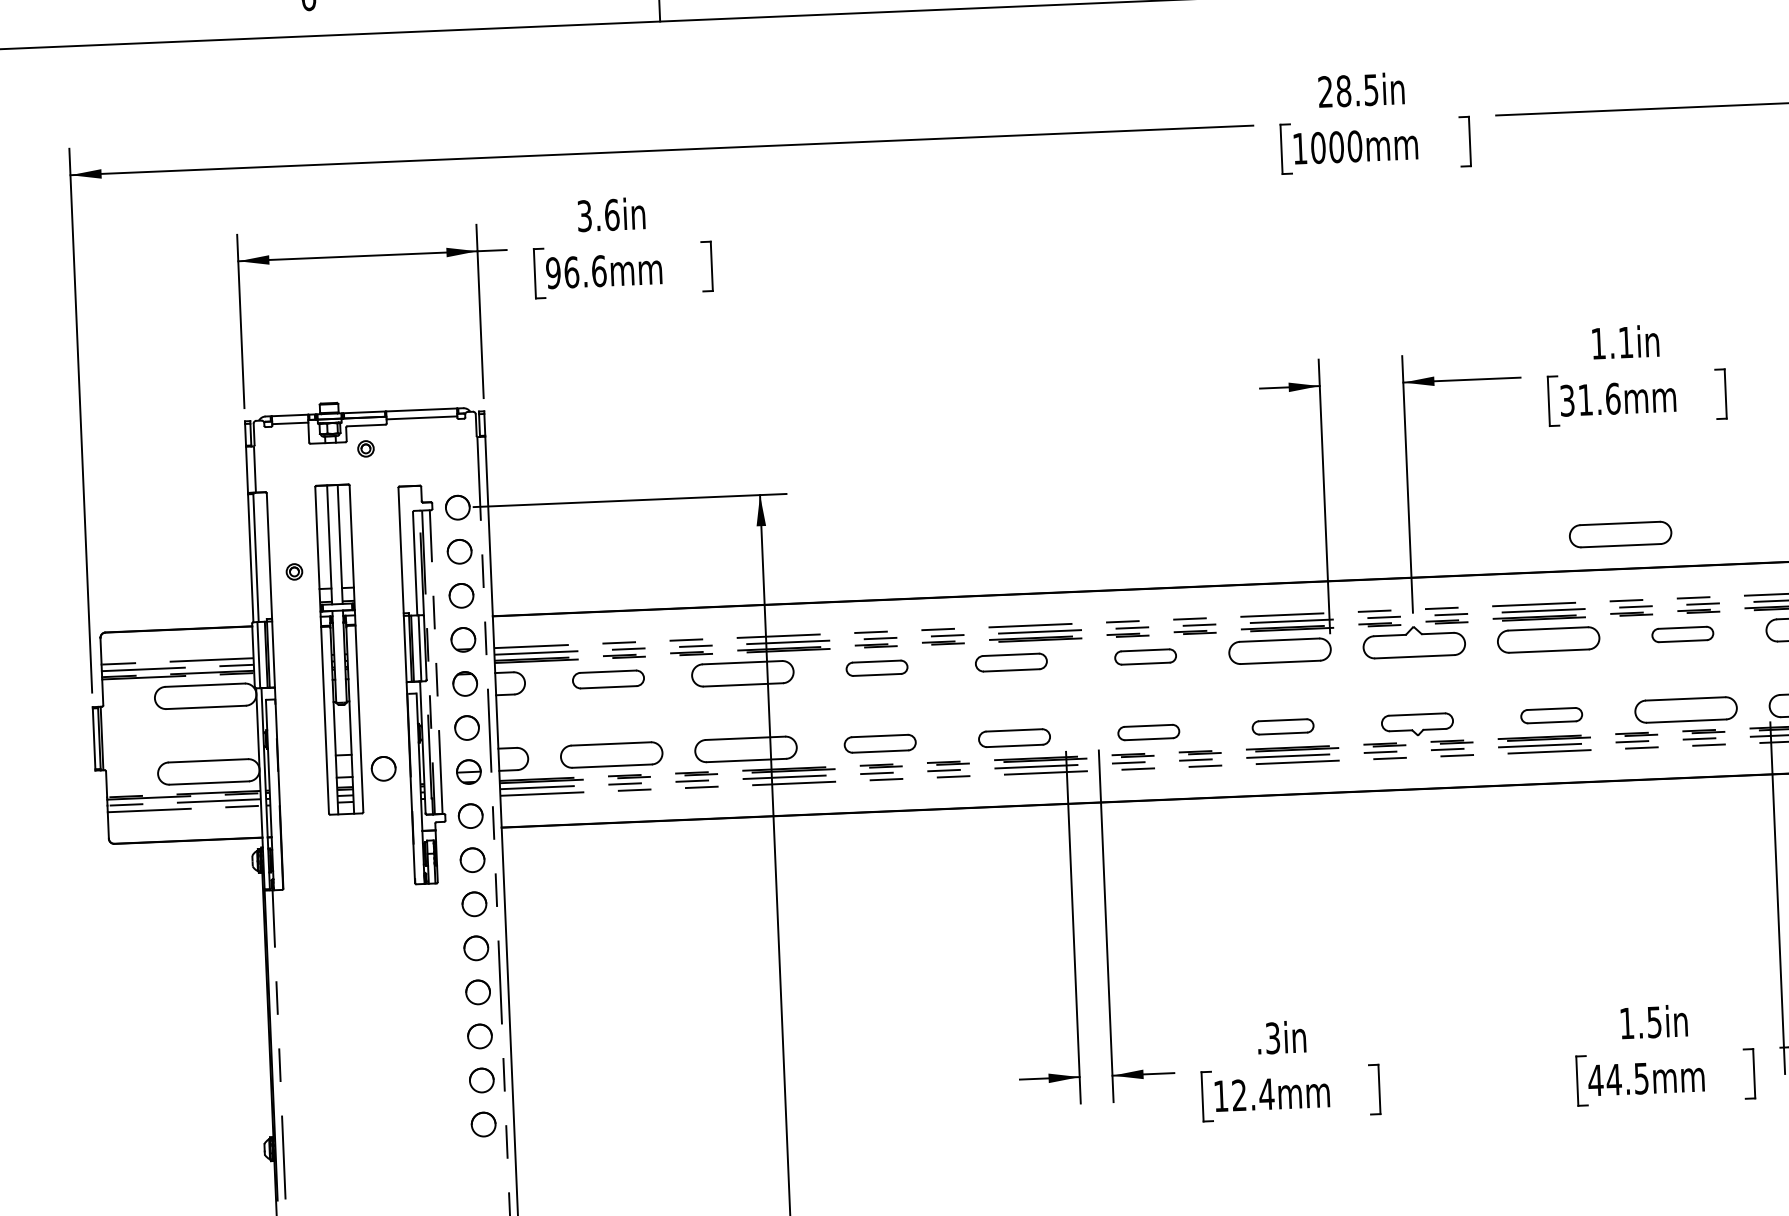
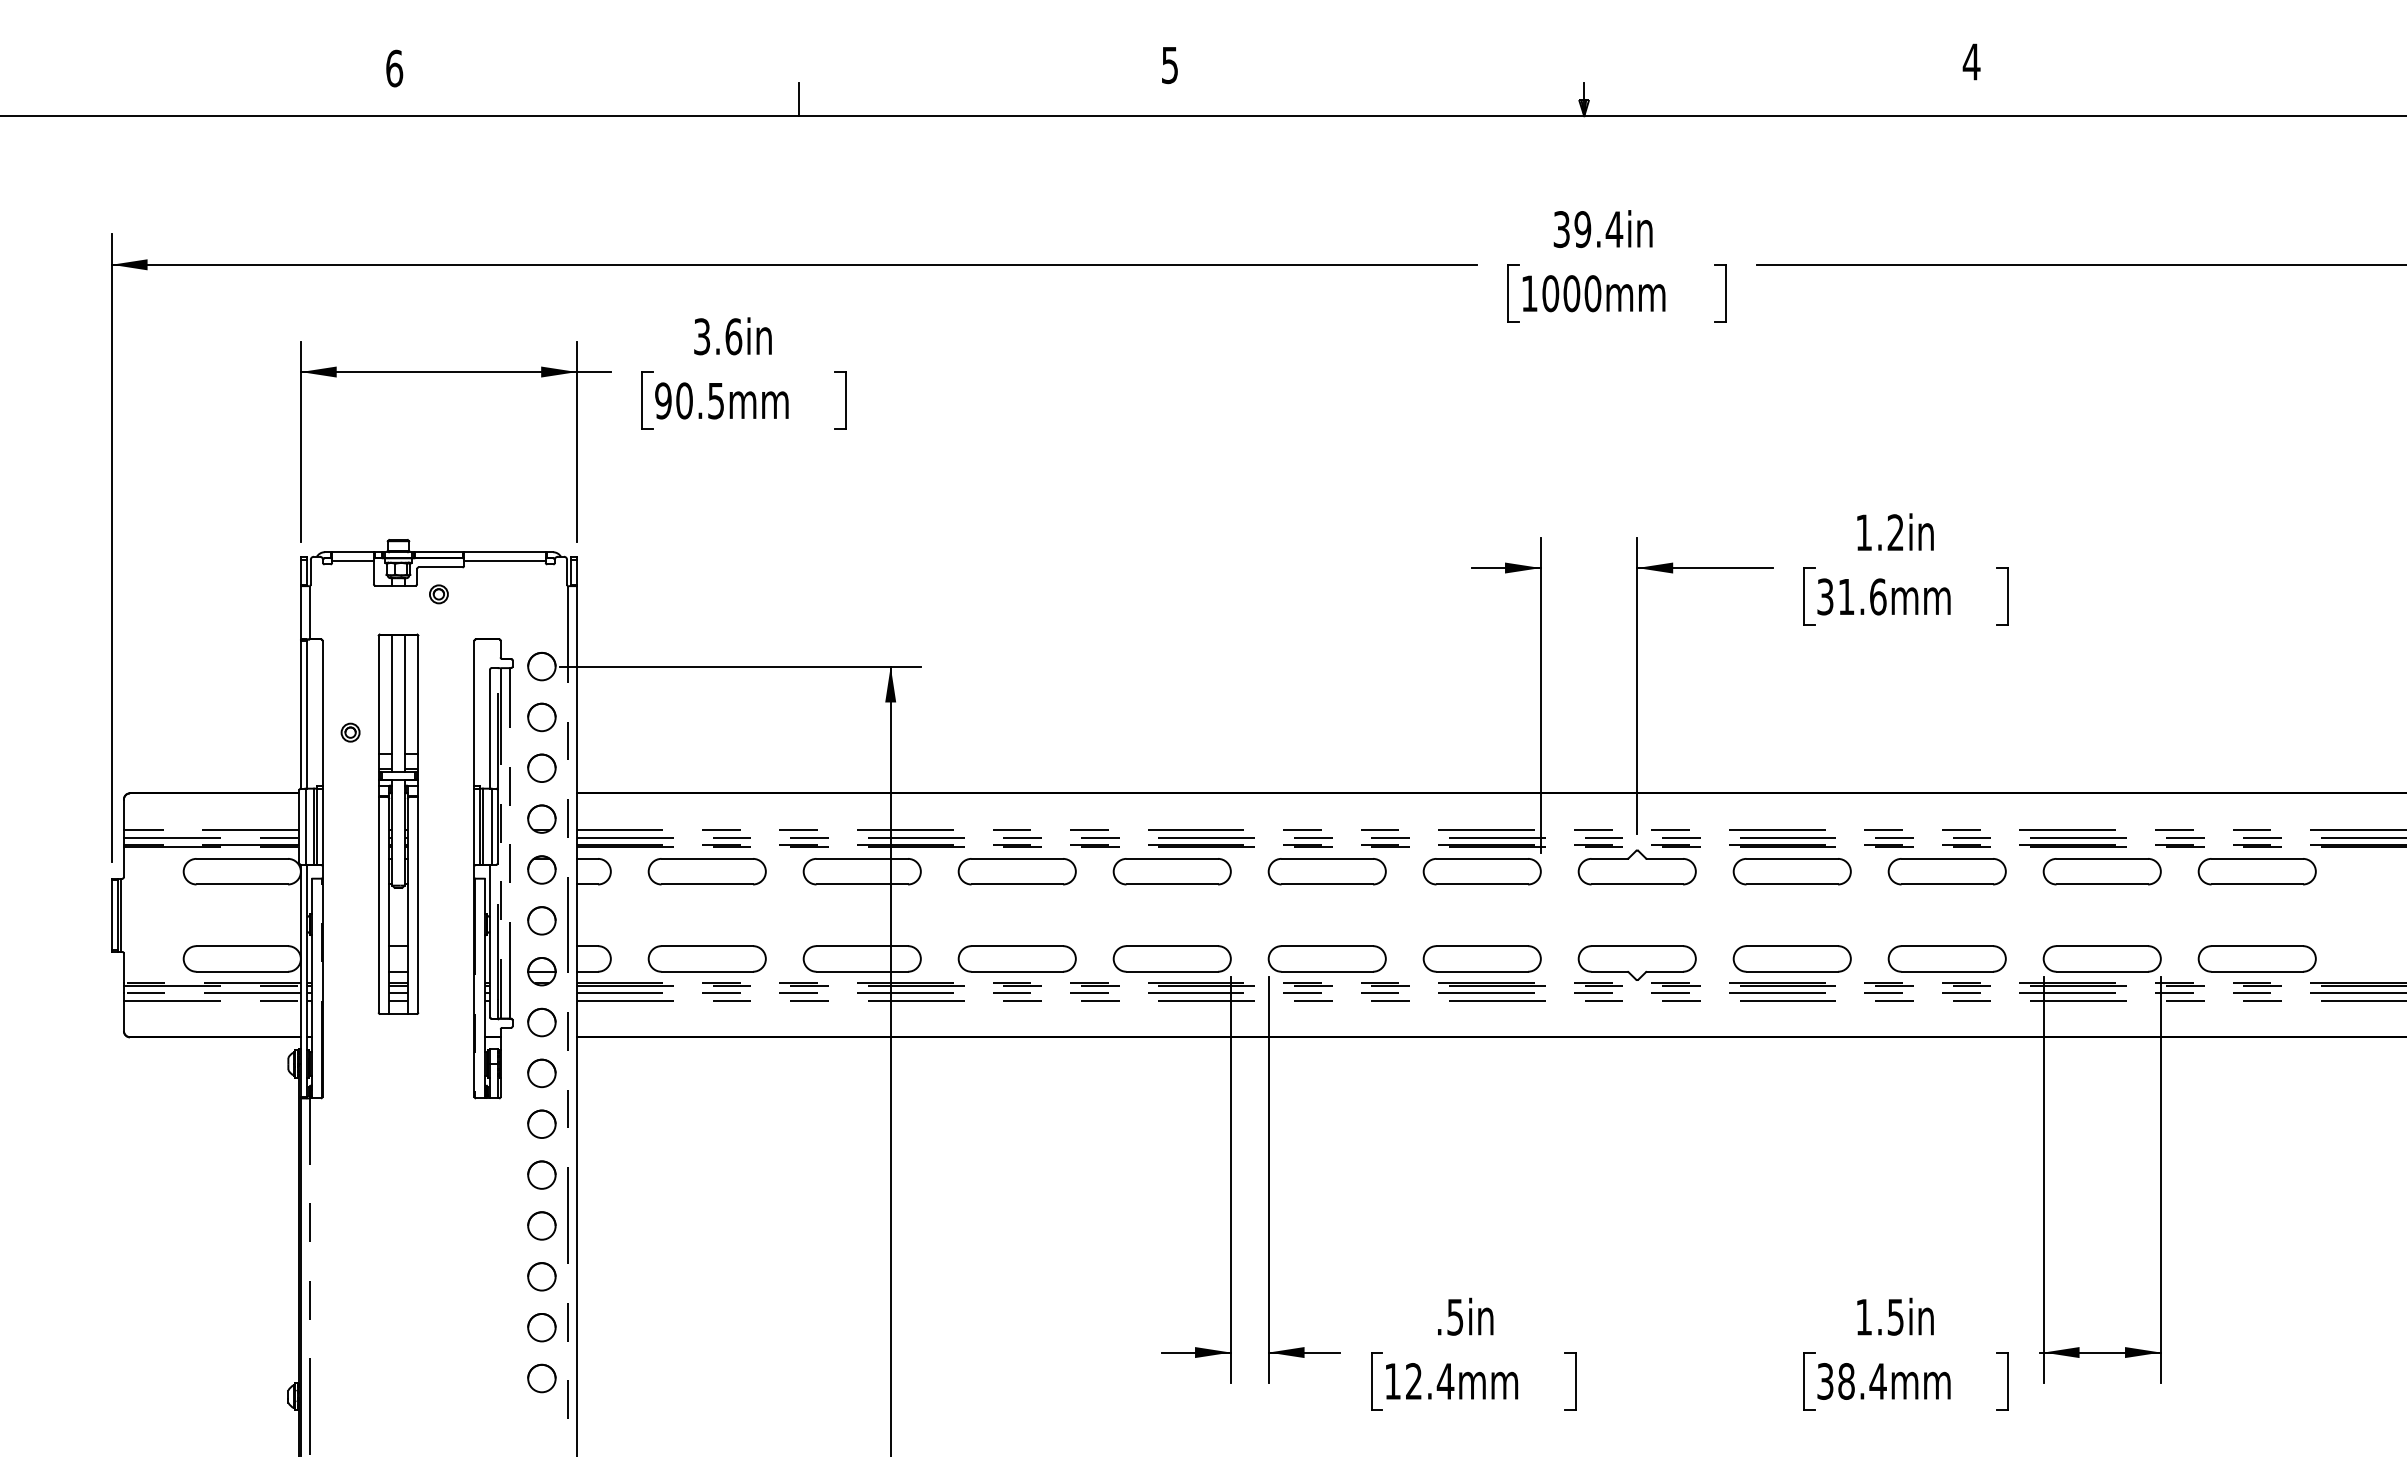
text: (1348, 91) -> (1588, 229), 28.5in -> 39.4in
text: (585, 271) -> (700, 400), 96.6mm -> 90.5mm
text: (1625, 342) -> (1895, 532), 1.1in -> 1.2in
part: (1619, 534) -> (1879, 753), removed
part: (1682, 634) -> (1946, 871), size x1.67
part: (1145, 656) -> (1326, 871), size x1.67
part: (1010, 662) -> (1171, 871), size x1.43
part: (876, 668) -> (1016, 871), size x1.67
part: (607, 679) -> (706, 871), size x1.43
part: (1551, 715) -> (1791, 958), size x1.67
part: (1416, 724) -> (1636, 962), size x1.43
part: (1282, 726) -> (1481, 958), size x1.67
part: (1148, 732) -> (1326, 958), size x1.67
part: (1013, 737) -> (1171, 958), size x1.43
part: (879, 743) -> (1016, 958), size x1.43
circle: (383, 768) -> (443, 963), removed
text: (1272, 1037) -> (1455, 1316), .3in -> .5in
text: (1618, 1079) -> (1851, 1381), 44.5mm -> 38.4mm

